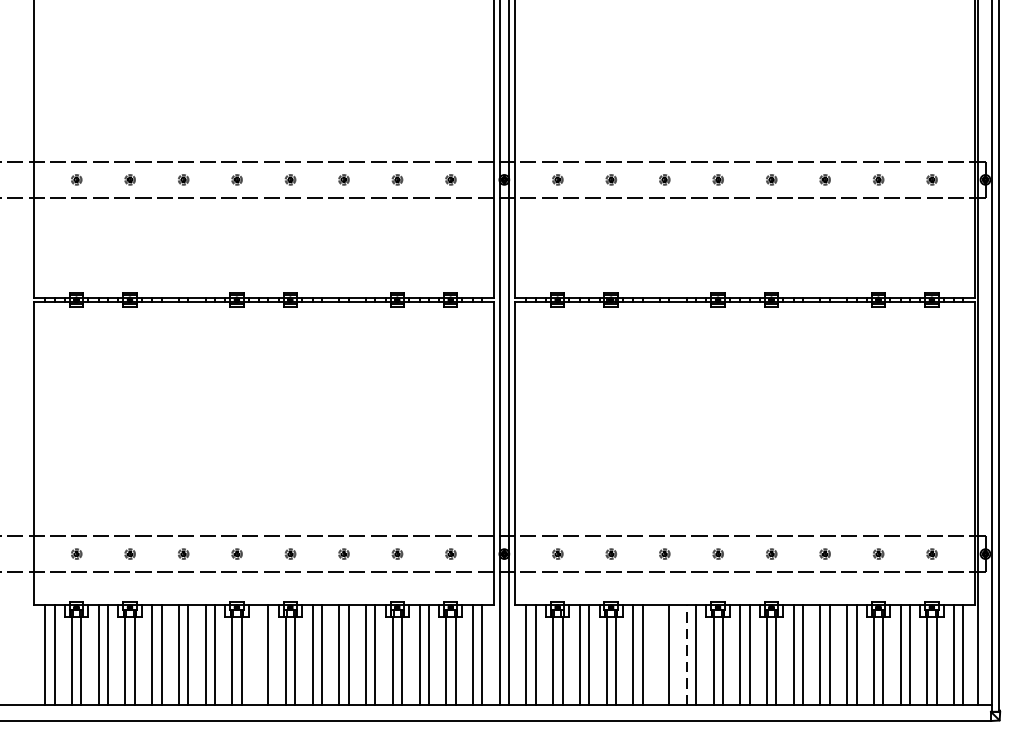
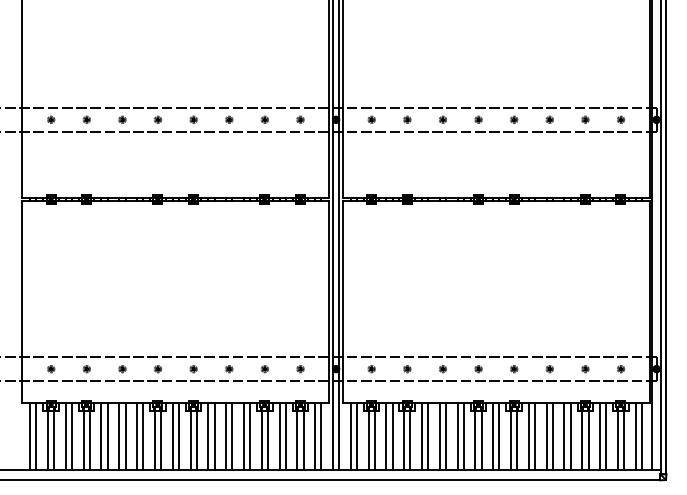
line: (258, 655) -> (172, 436), added
line: (659, 655) -> (439, 436), added
line: (686, 655) -> (457, 436), dashed -> solid

